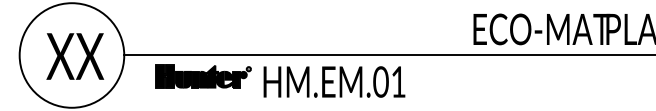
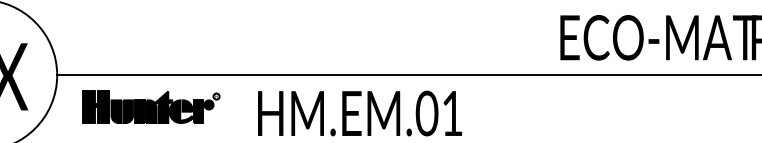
part: (203, 76) -> (151, 107), moved

